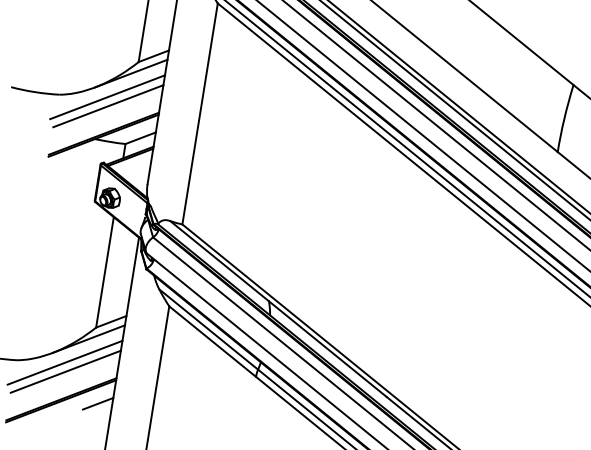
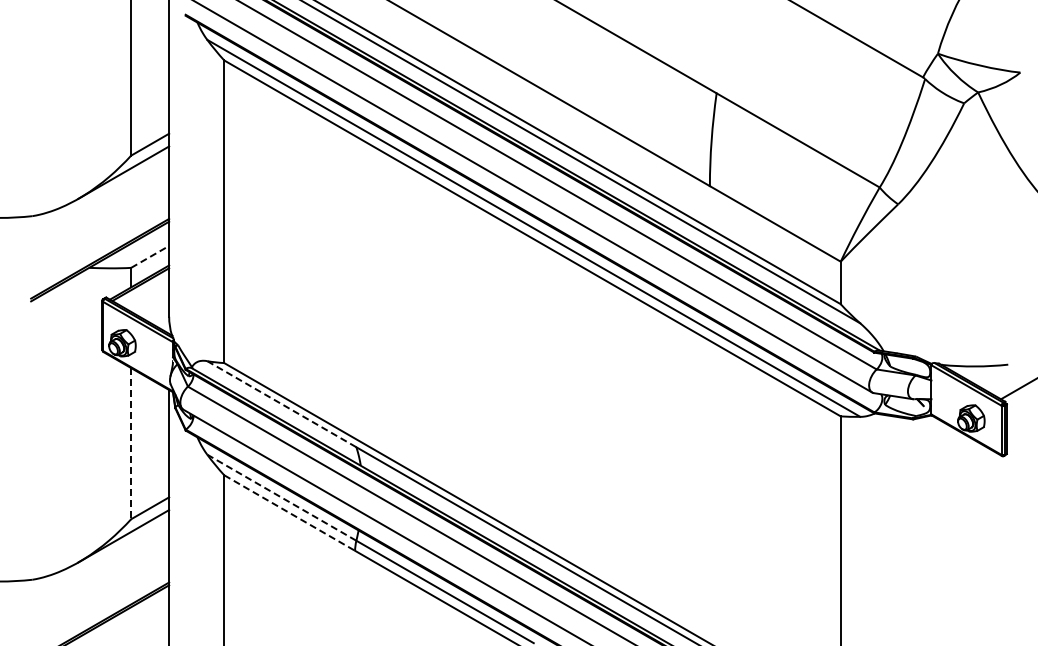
line: (107, 96) -> (97, 208), removed
line: (108, 105) -> (100, 220), removed
line: (140, 137) -> (150, 256), solid -> dashed
line: (220, 261) -> (282, 404), solid -> dashed
line: (105, 272) -> (131, 443), solid -> dashed
line: (209, 329) -> (282, 497), solid -> dashed
line: (212, 341) -> (289, 513), solid -> dashed
line: (65, 362) -> (97, 572), removed
line: (66, 371) -> (100, 584), removed
line: (98, 403) -> (150, 620), removed

